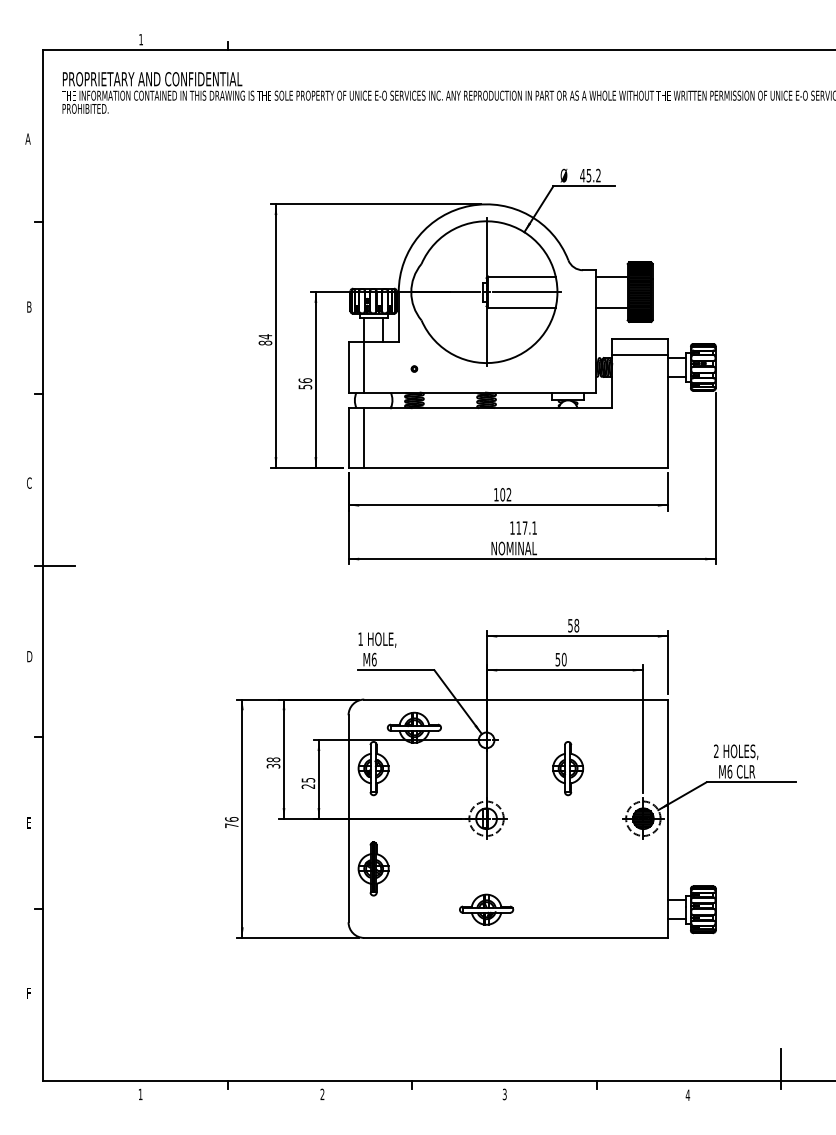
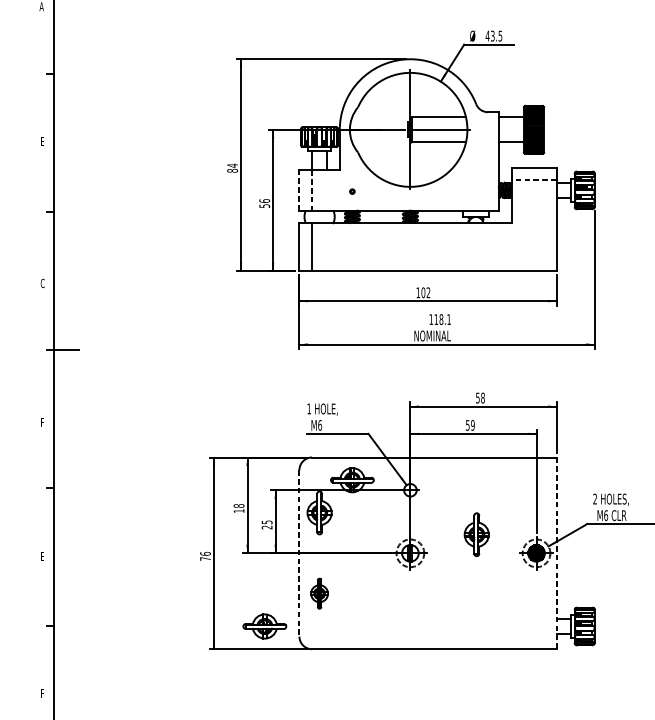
text: (593, 175) -> (496, 36), 45.2 -> 43.5
text: (29, 306) -> (42, 141), B -> E
line: (639, 354) -> (533, 179), solid -> dashed
line: (348, 366) -> (299, 189), solid -> dashed
line: (364, 367) -> (312, 190), solid -> dashed
text: (524, 527) -> (440, 319), 117.1 -> 118.1
text: (29, 656) -> (42, 422), D -> F
text: (563, 659) -> (472, 425), 50 -> 59
text: (273, 765) -> (239, 510), 38 -> 18
part: (568, 768) -> (477, 534), moved
line: (348, 818) -> (299, 553), solid -> dashed
line: (668, 819) -> (556, 553), solid -> dashed
part: (373, 868) -> (319, 593), size x0.7
part: (486, 909) -> (264, 626), moved

